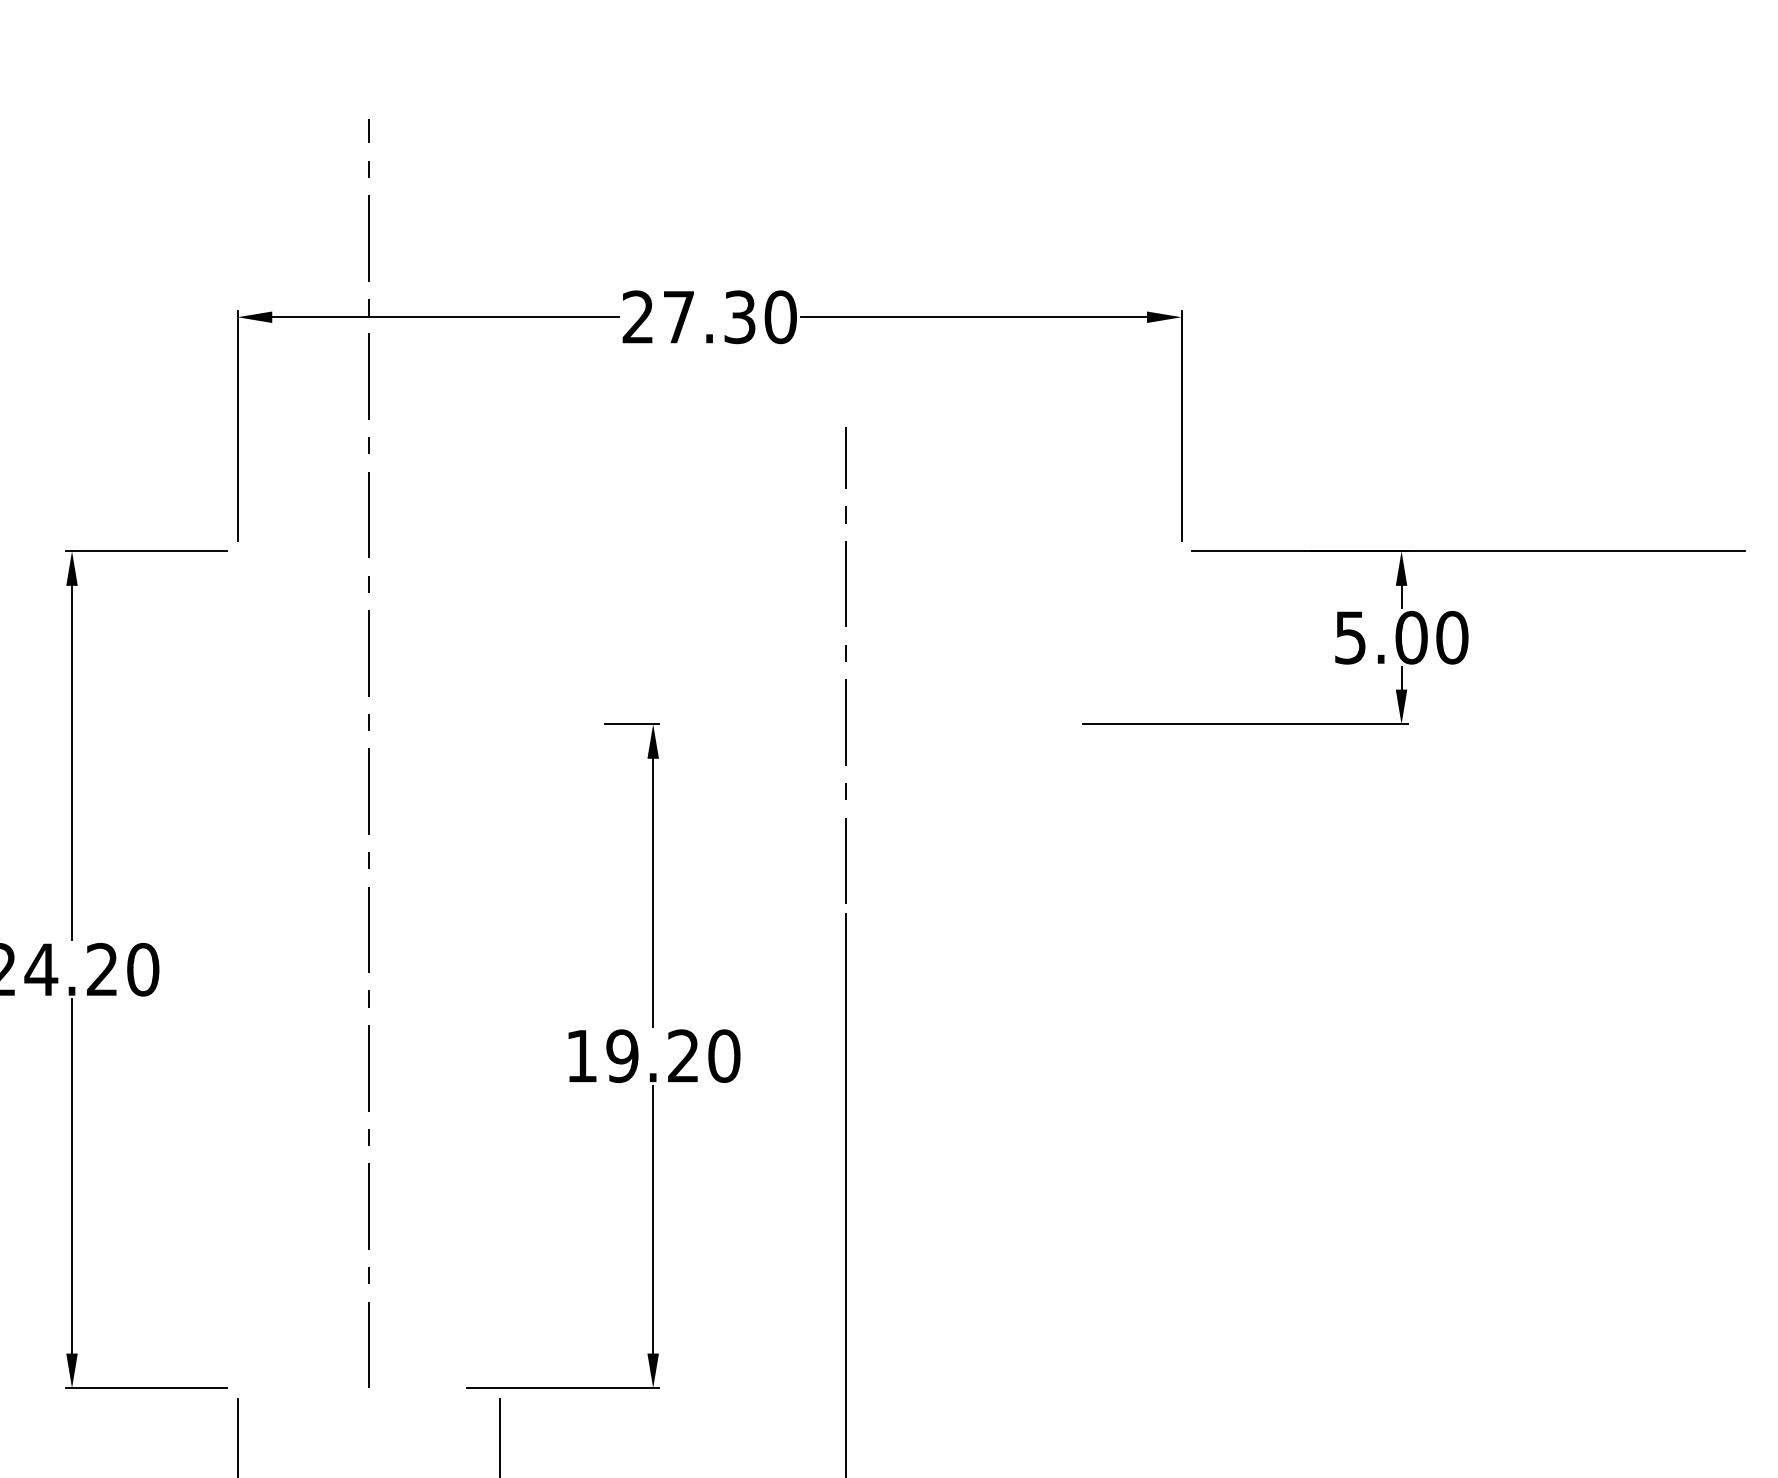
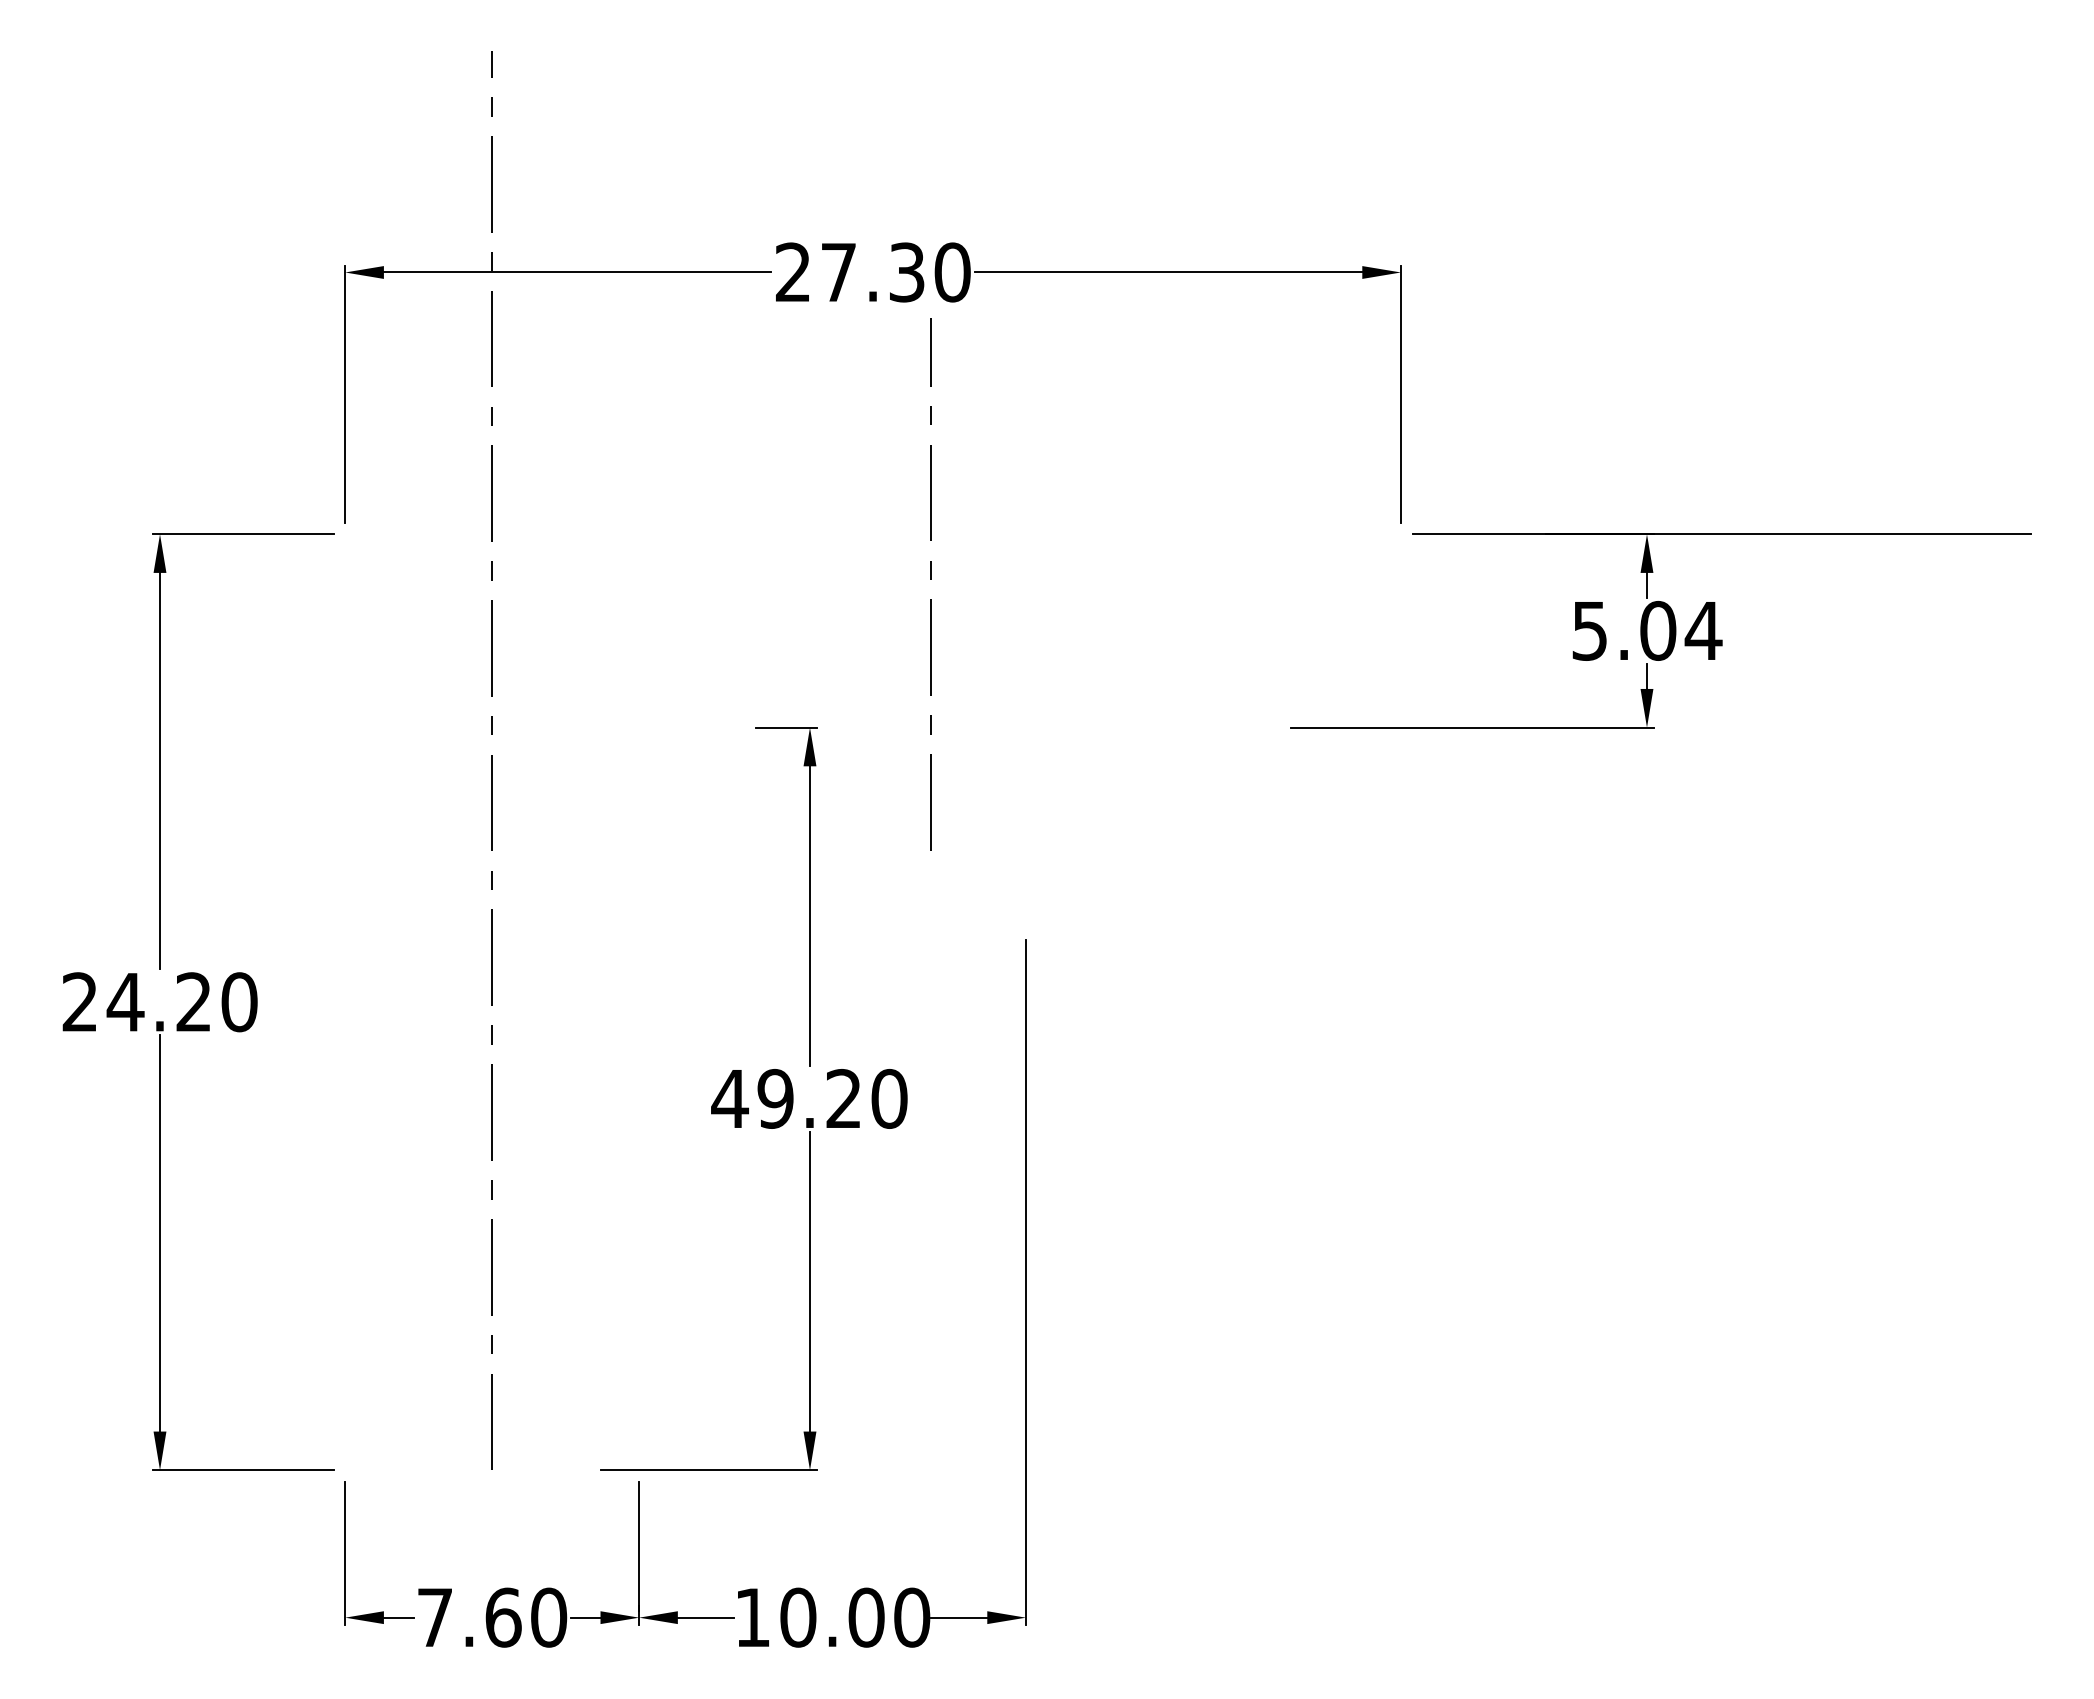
text: (1452, 637) -> (1703, 630), 5.00 -> 5.04
line: (845, 661) -> (930, 579), moved
text: (581, 1055) -> (729, 1098), 19.20 -> 49.20

